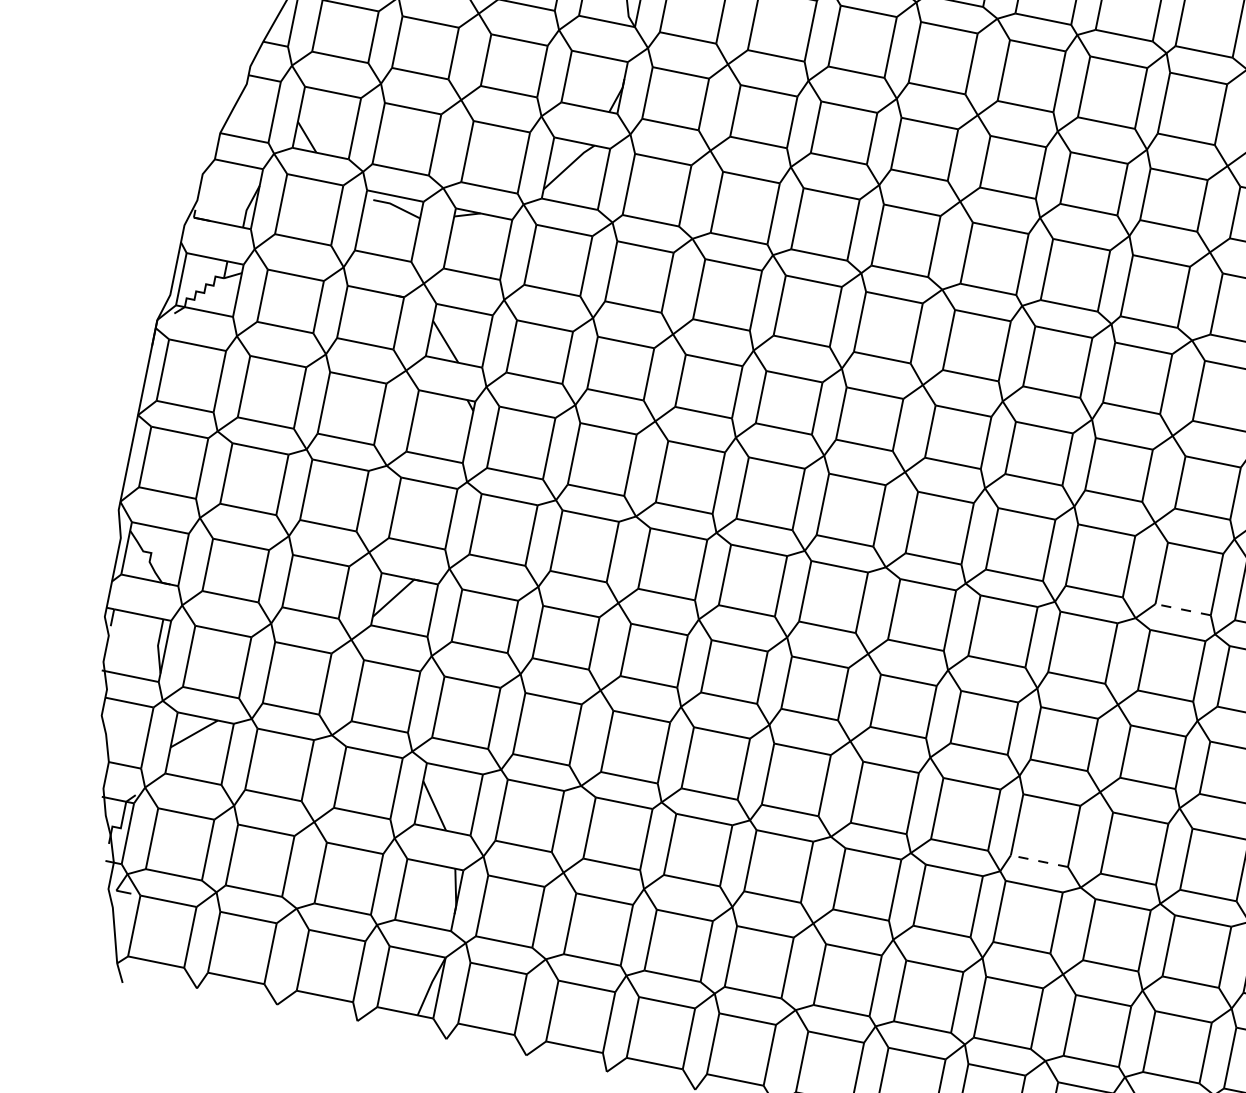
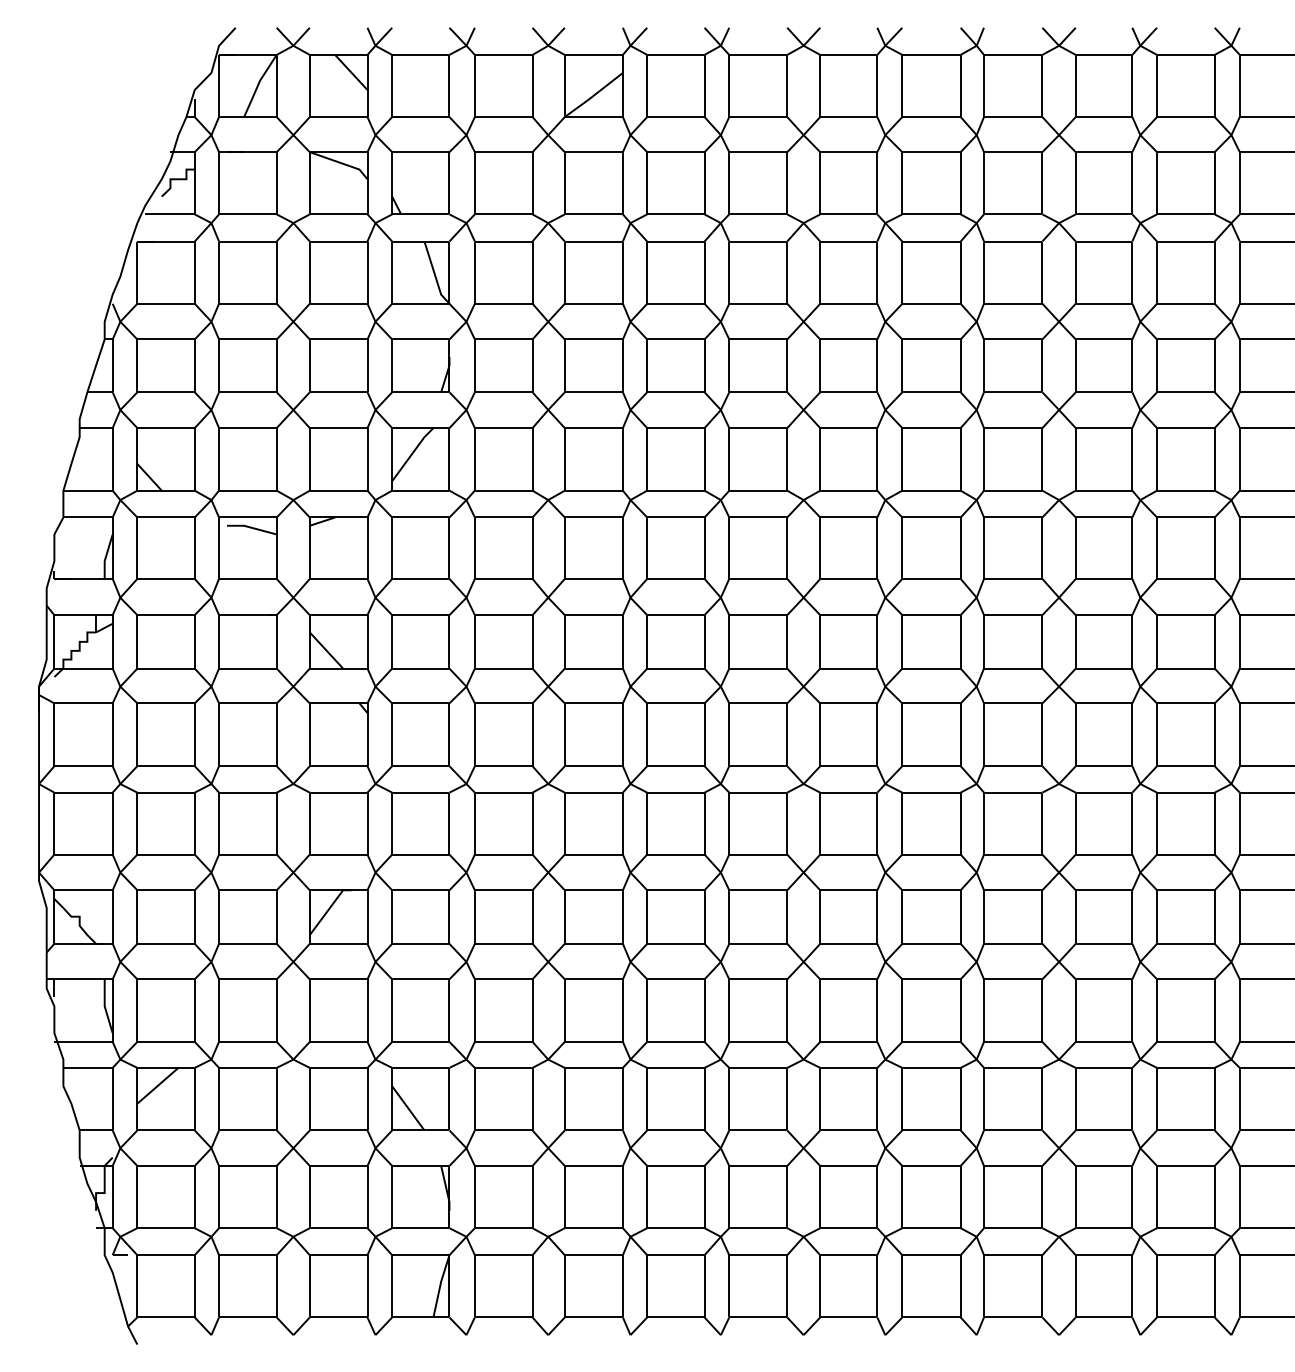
line: (1182, 609) -> (1103, 766), dashed -> solid
line: (1038, 860) -> (1012, 1041), dashed -> solid

